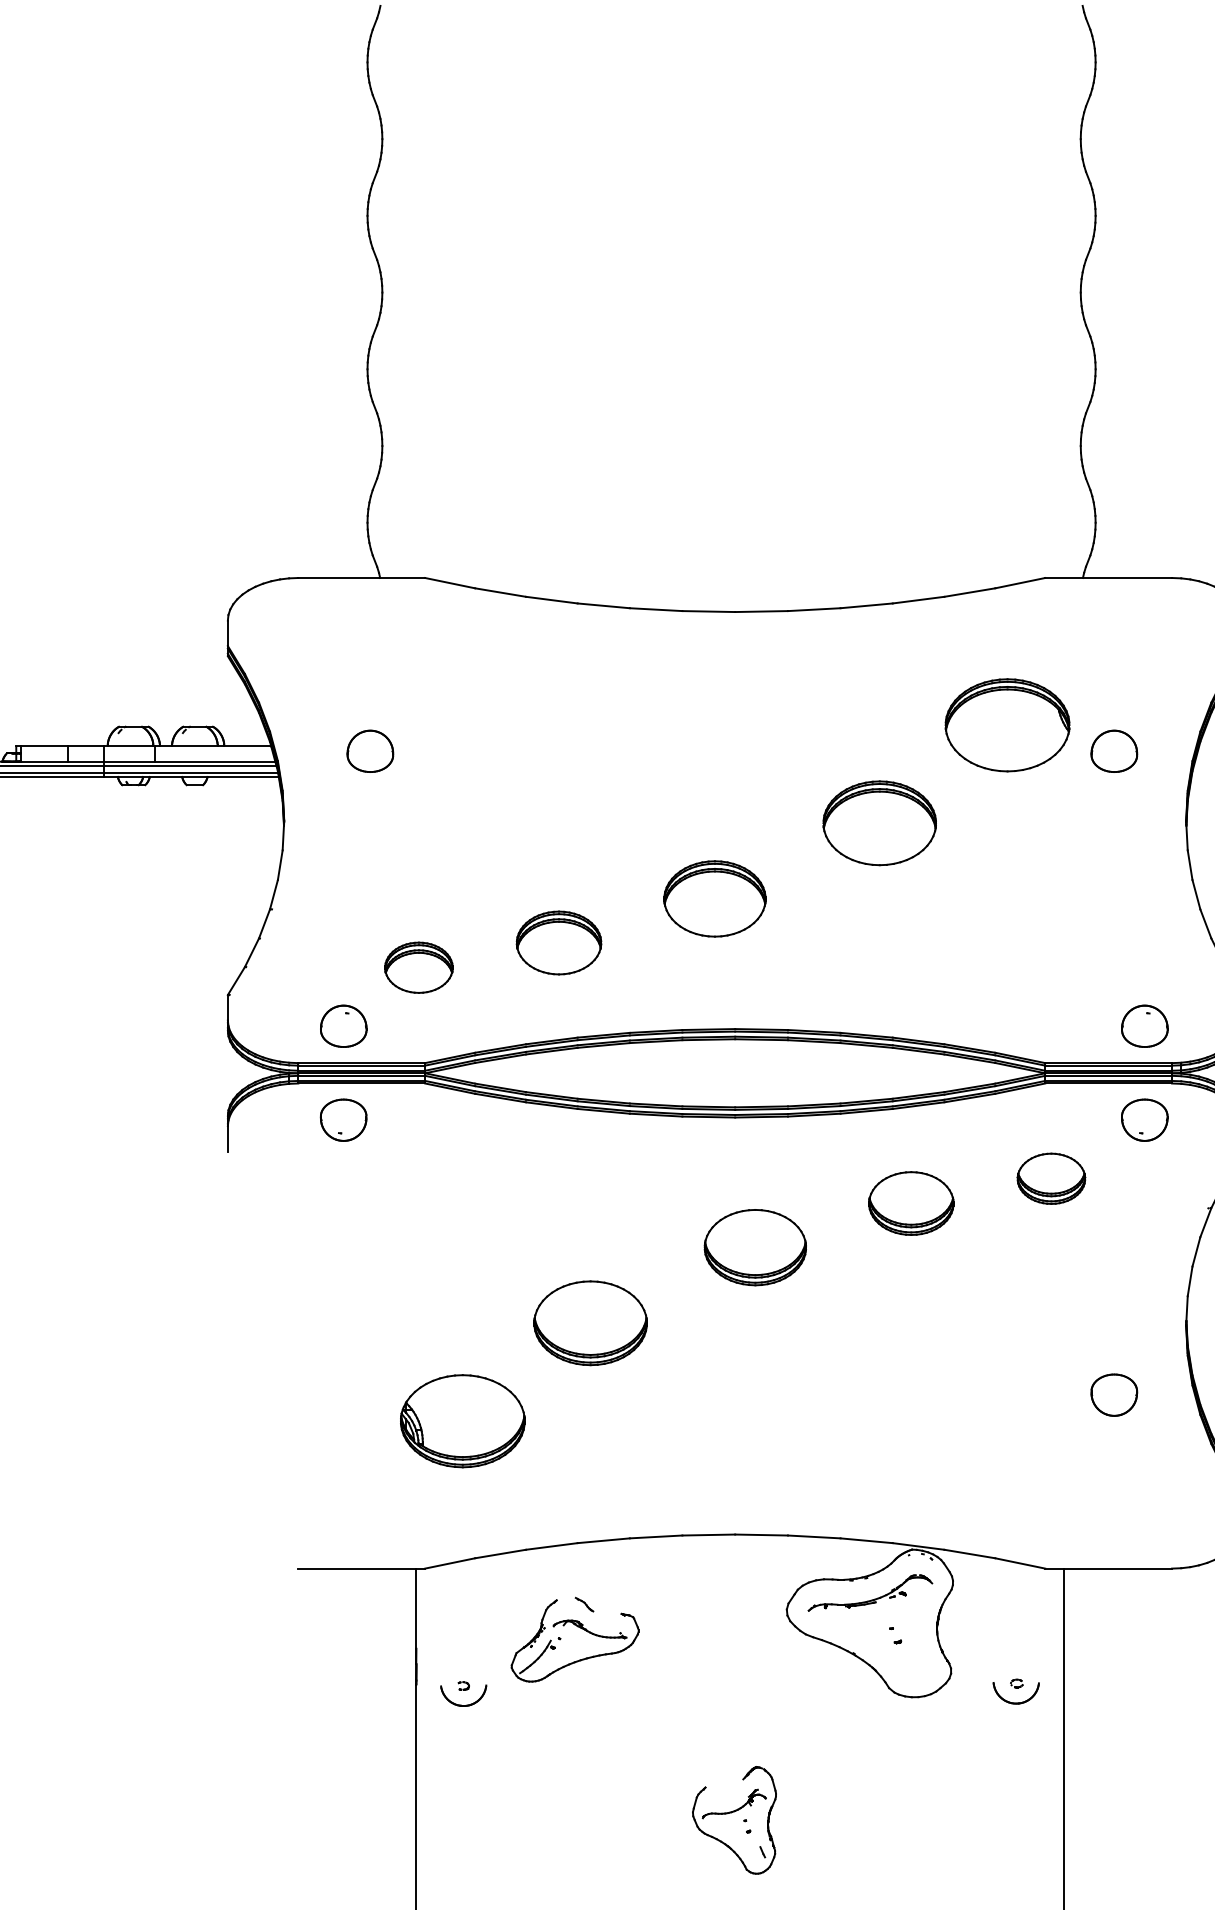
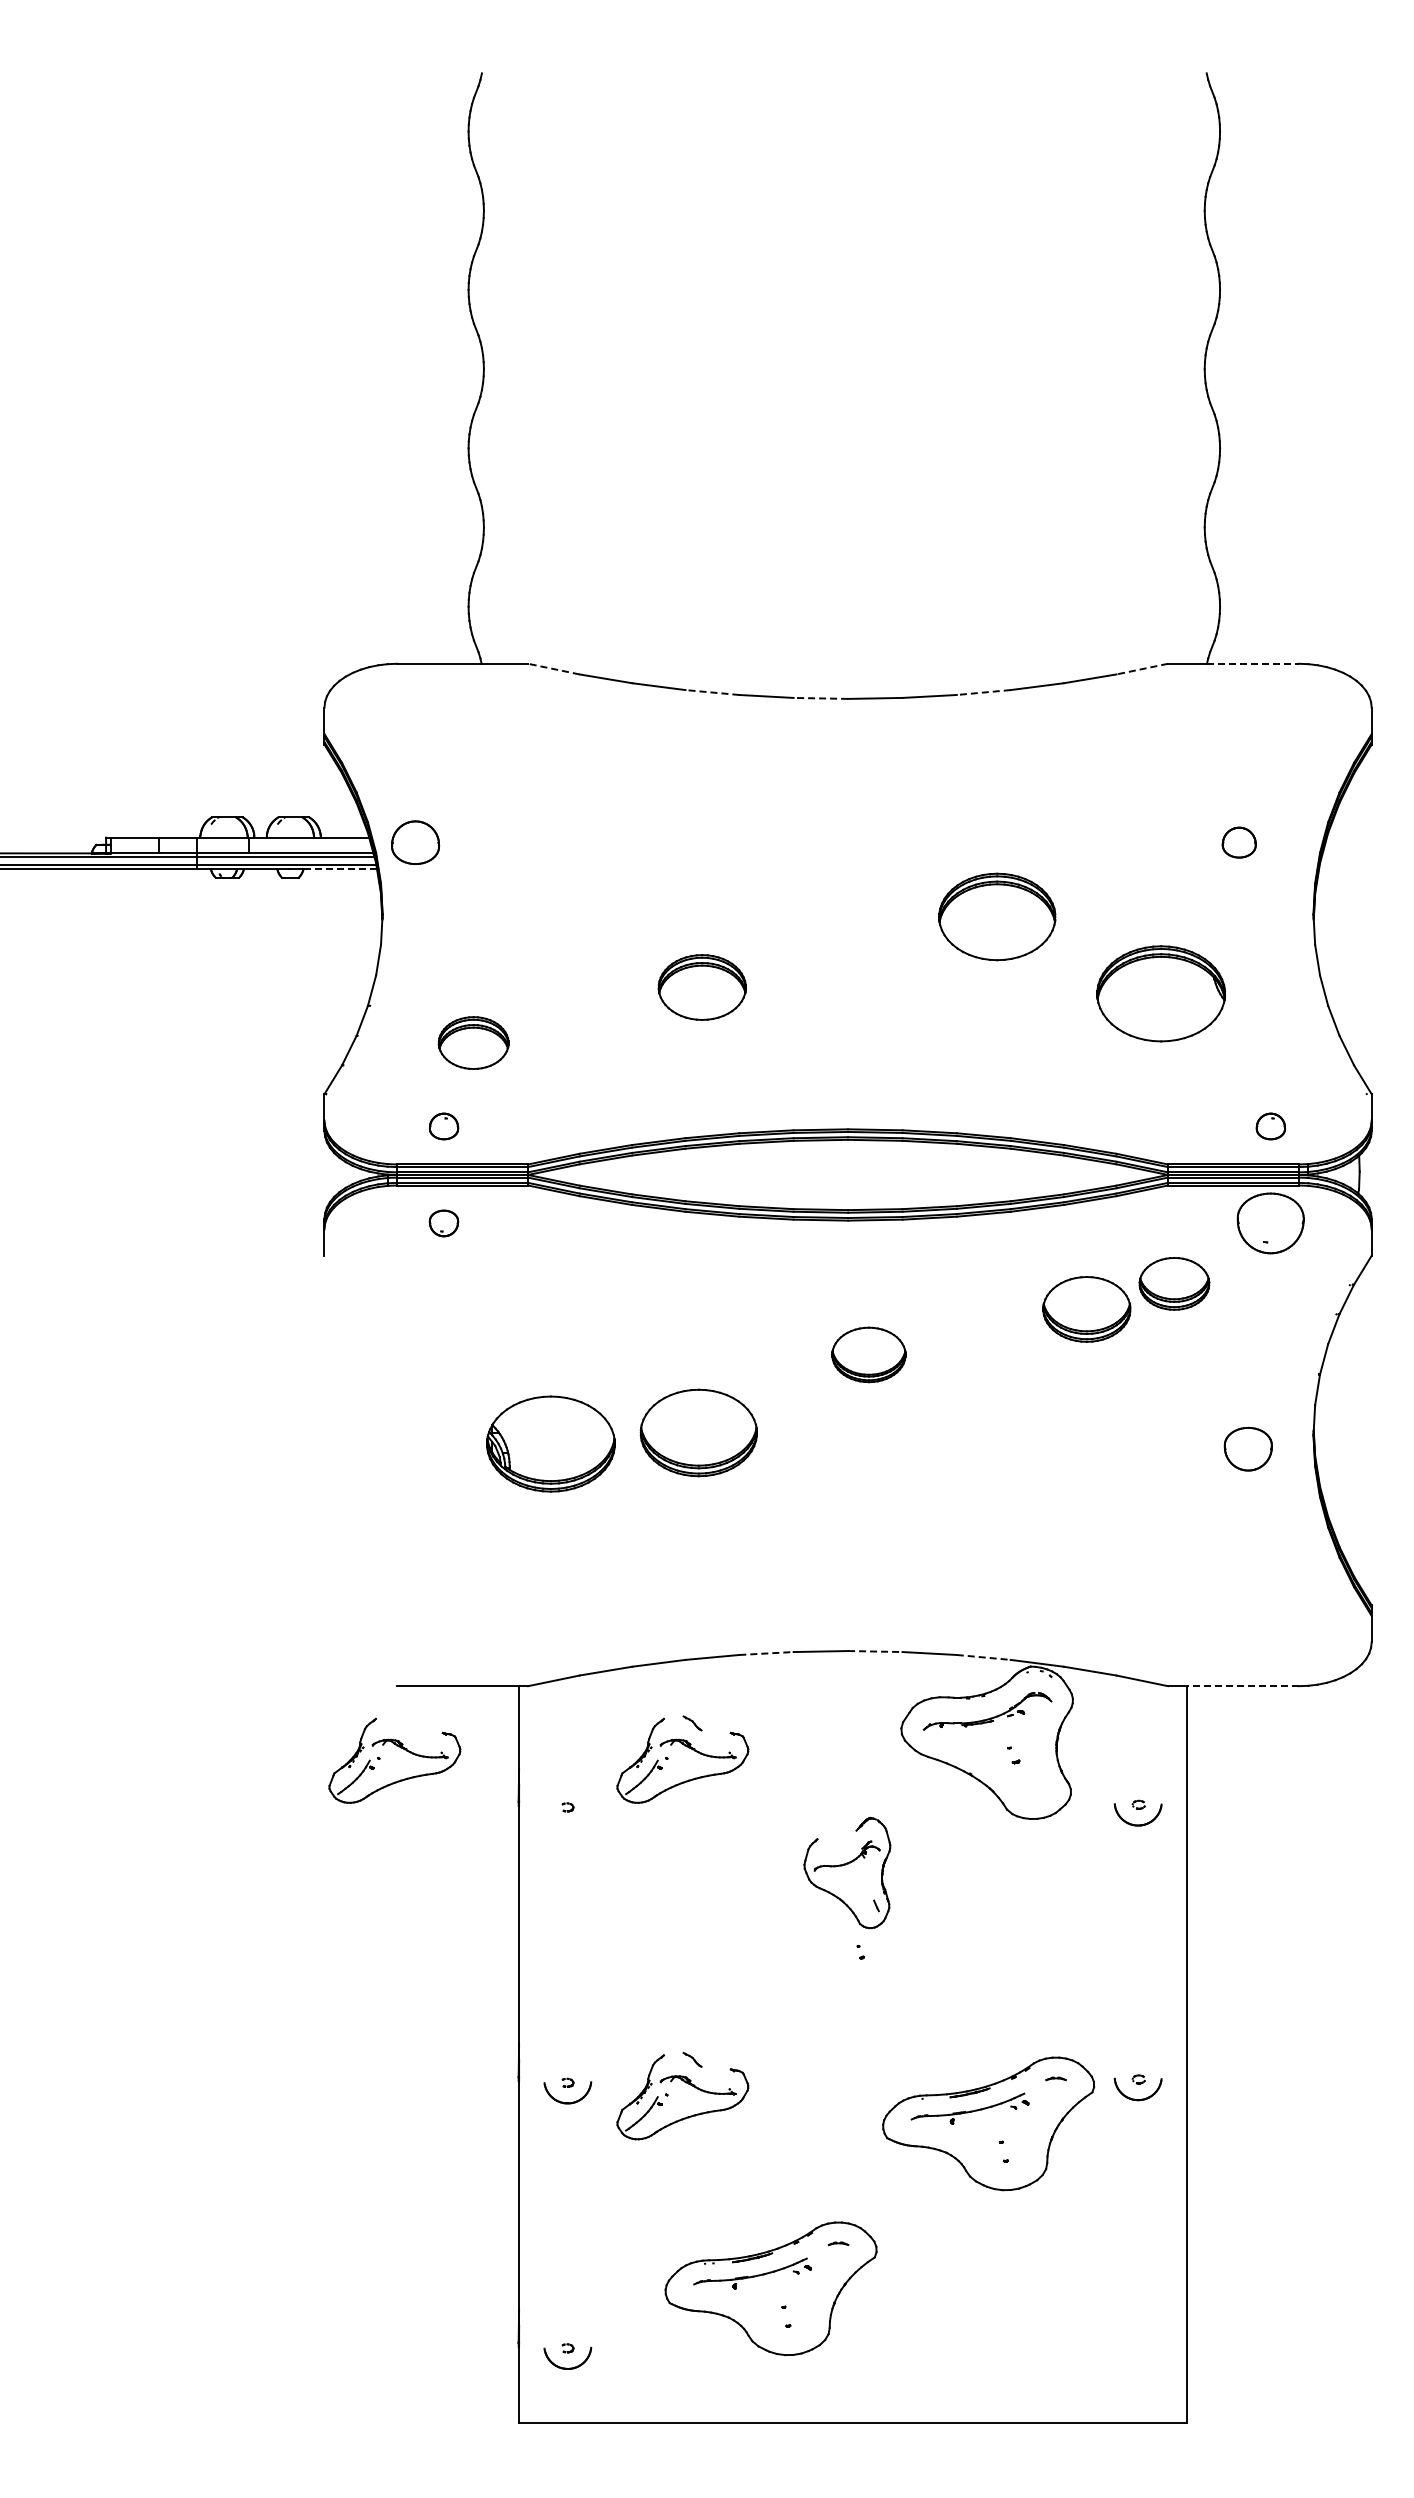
line: (1127, 577) -> (1252, 663), solid -> dashed
line: (449, 583) -> (553, 669), solid -> dashed
line: (1019, 583) -> (1141, 669), solid -> dashed
line: (602, 605) -> (711, 692), solid -> dashed
line: (866, 605) -> (983, 692), solid -> dashed
line: (708, 611) -> (820, 698), solid -> dashed
part: (1006, 724) -> (1160, 993), moved
part: (370, 751) -> (415, 842), moved
part: (1113, 751) -> (1238, 842), size x0.7
line: (243, 777) -> (340, 869), solid -> dashed
part: (715, 898) -> (827, 994), removed
part: (558, 942) -> (701, 987), moved
part: (418, 967) -> (473, 1042), moved
part: (343, 1026) -> (443, 1126), size x0.6
part: (1144, 1026) -> (1270, 1126), size x0.6
part: (343, 1120) -> (443, 1223), size x0.6
part: (1144, 1120) -> (1270, 1223), size x1.4
part: (910, 1203) -> (1086, 1309), moved
part: (754, 1247) -> (868, 1354), size x0.7
part: (1113, 1394) -> (1247, 1448), moved
part: (462, 1420) -> (550, 1443), moved
line: (761, 1534) -> (875, 1651), solid -> dashed
line: (656, 1536) -> (766, 1653), solid -> dashed
line: (867, 1540) -> (984, 1657), solid -> dashed
line: (1118, 1568) -> (1243, 1686), solid -> dashed
part: (301, 1628) -> (400, 1748), added
part: (461, 1704) -> (565, 1826), removed
part: (732, 1813) -> (845, 1865), moved

